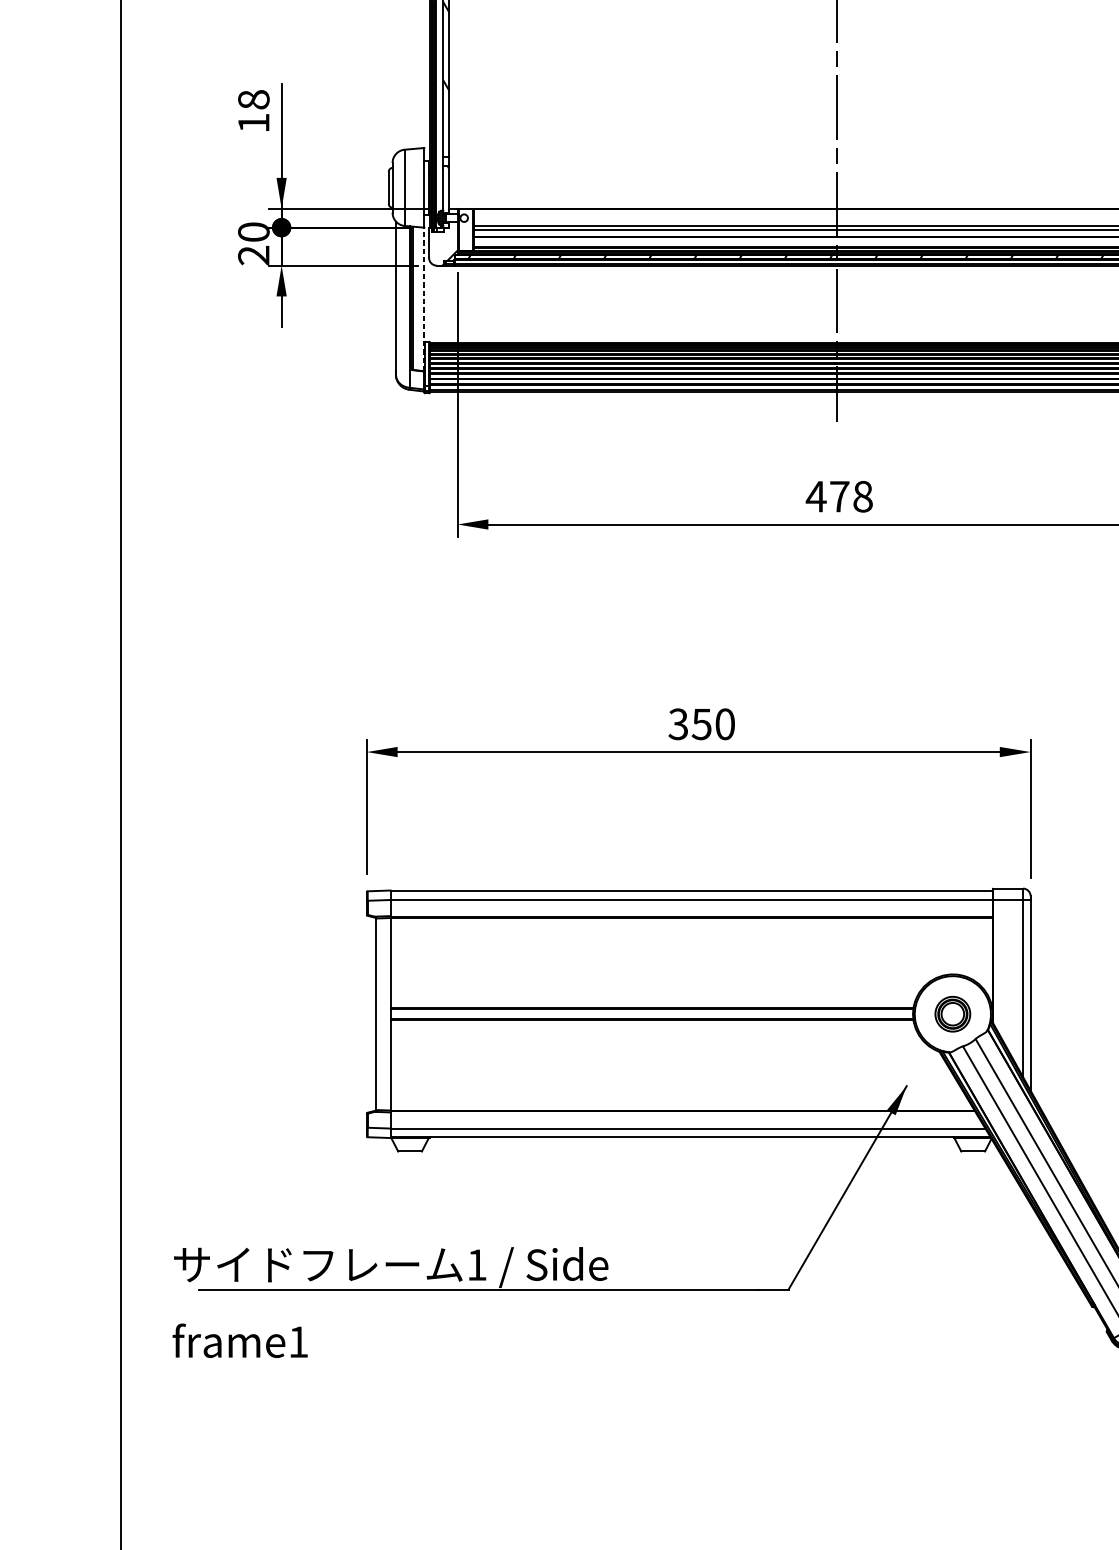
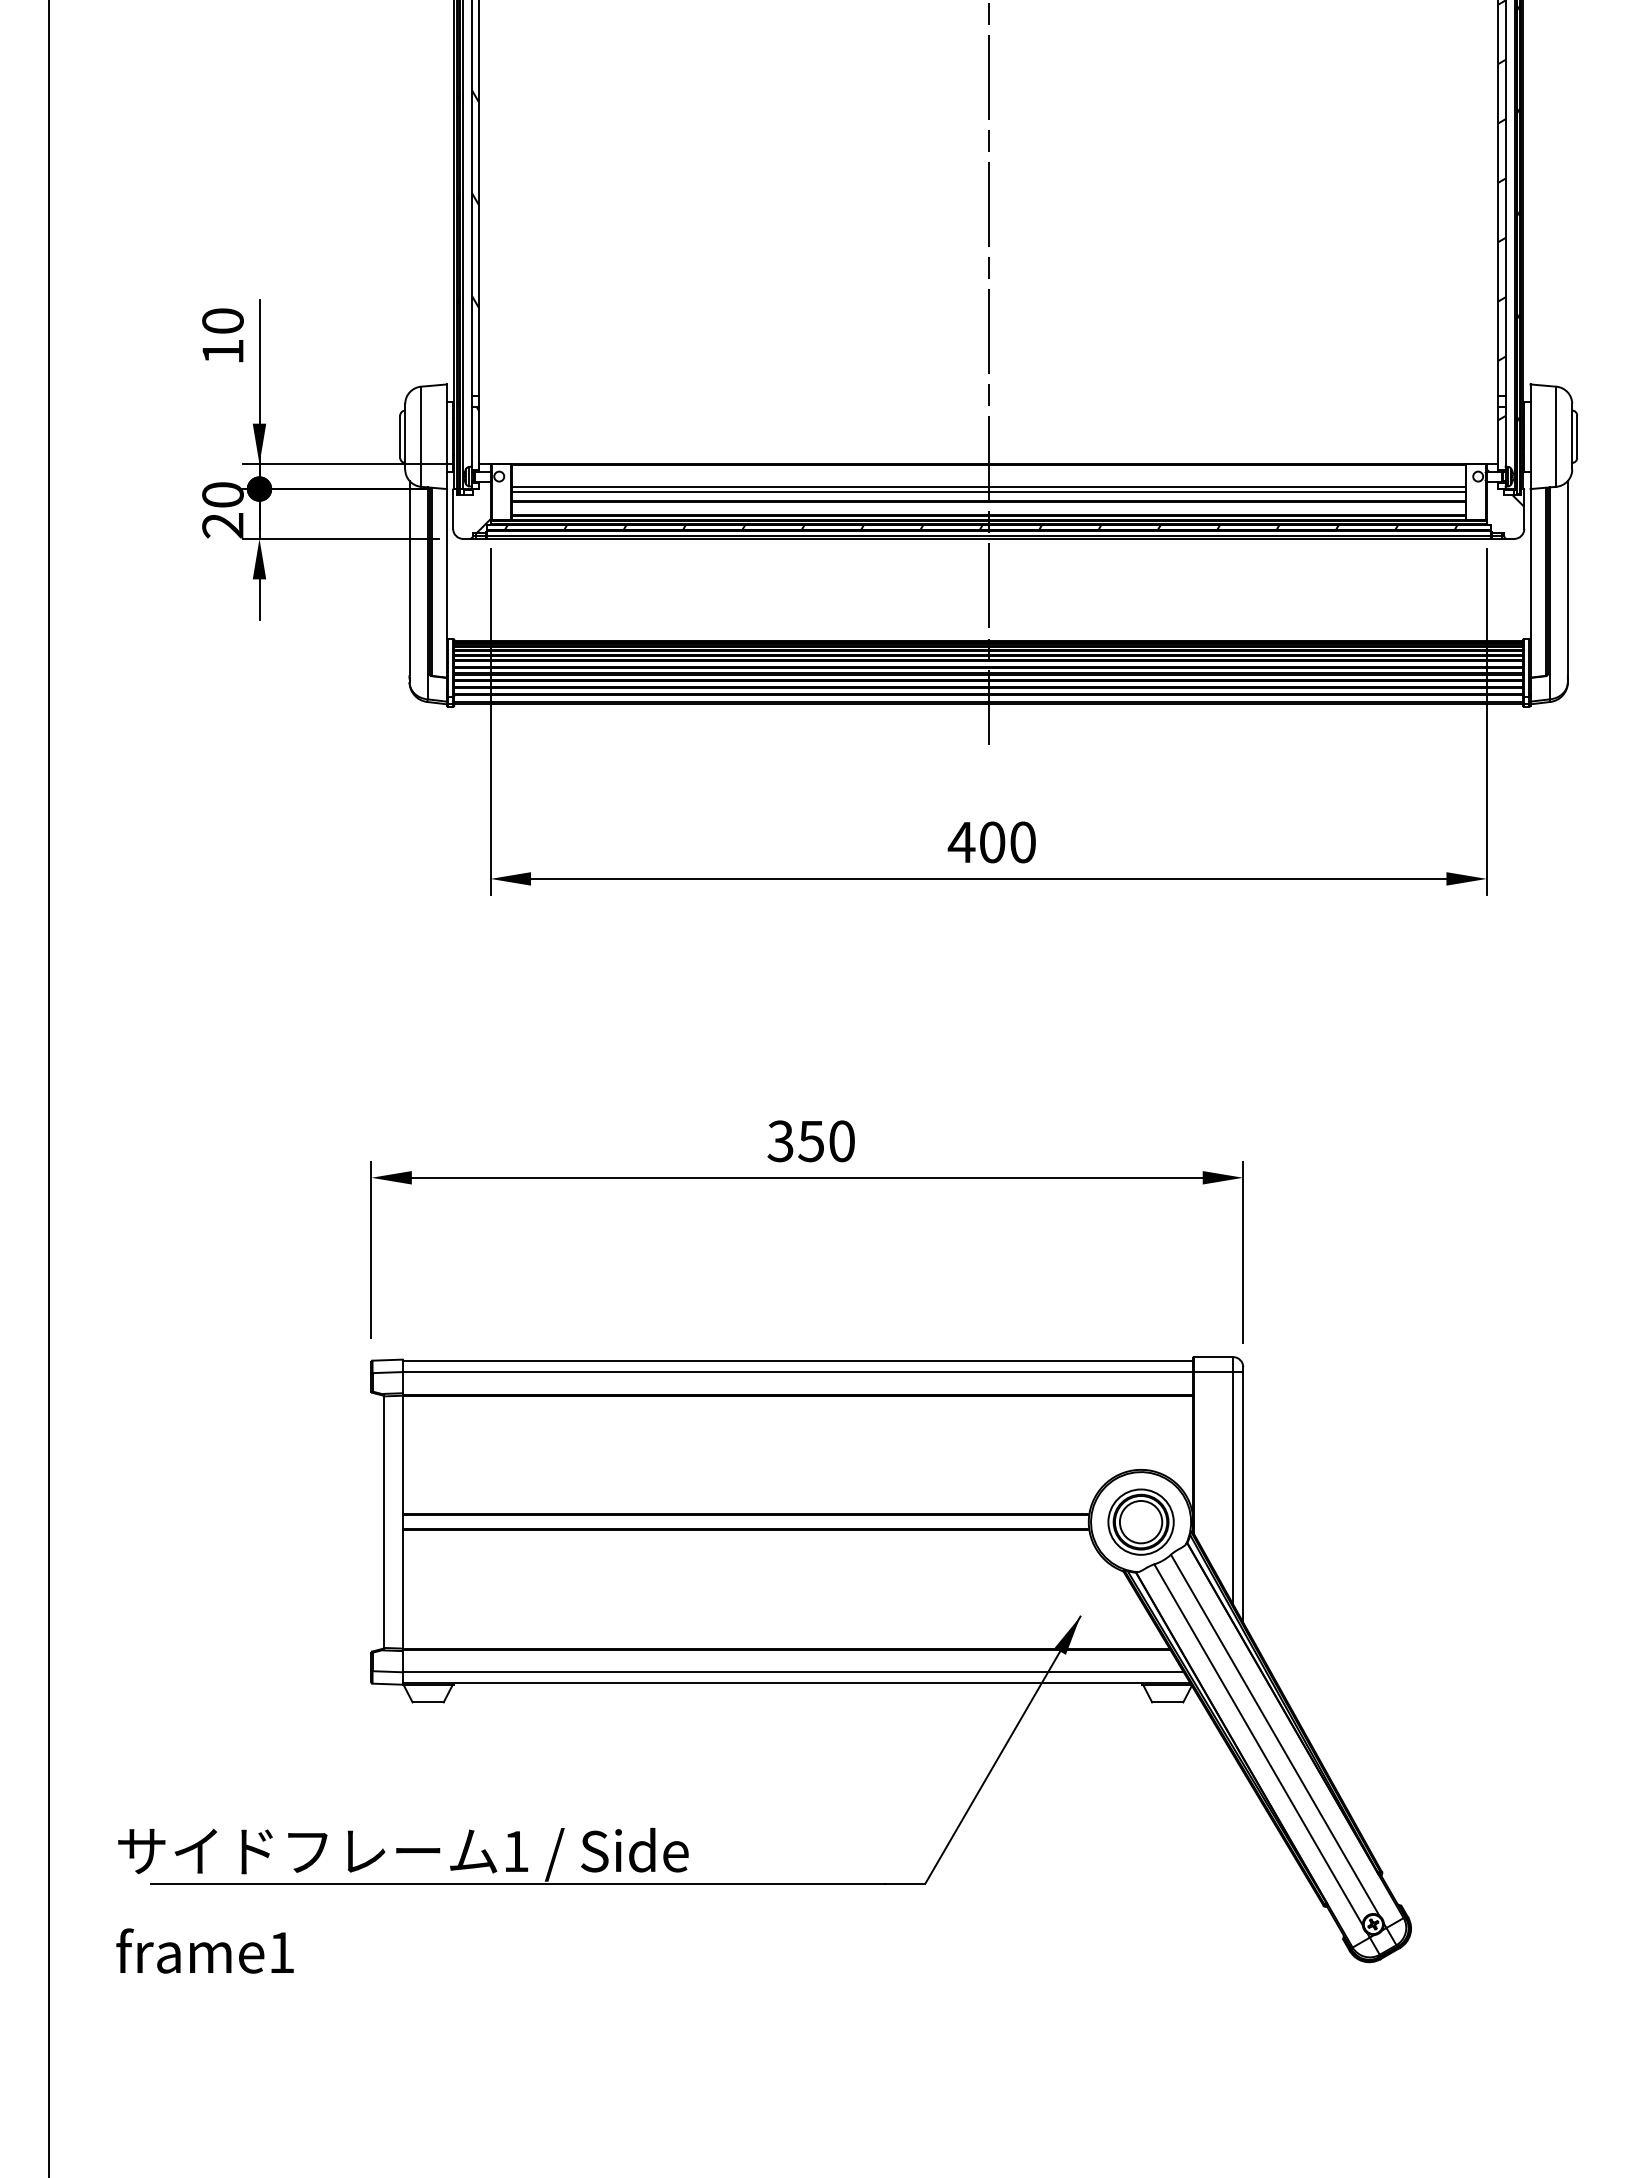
text: (253, 99) -> (222, 320), 18 -> 10
line: (424, 298) -> (446, 582), dashed -> solid
text: (851, 496) -> (1007, 842), 478 -> 400
part: (952, 1013) -> (1140, 1521), size x1.43

